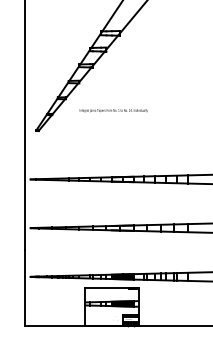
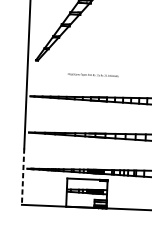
text: (113, 110) -> (93, 75), moved
line: (25, 287) -> (23, 176), solid -> dashed

